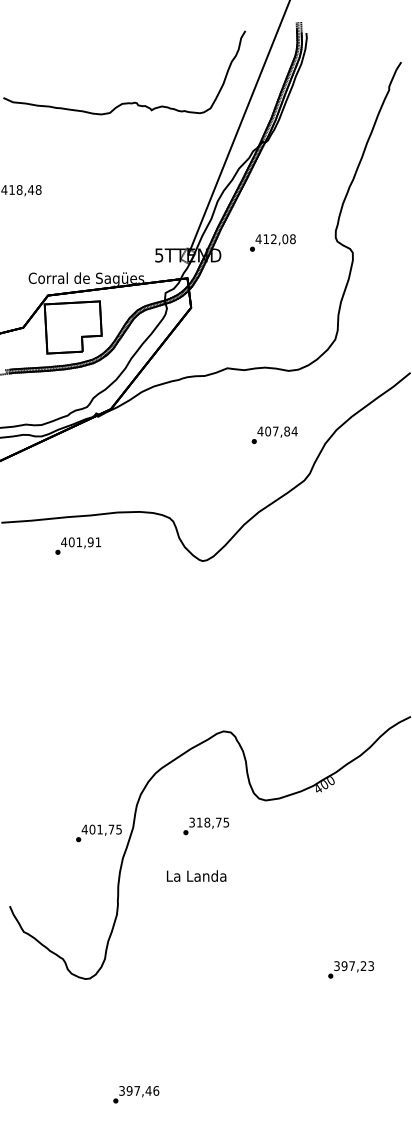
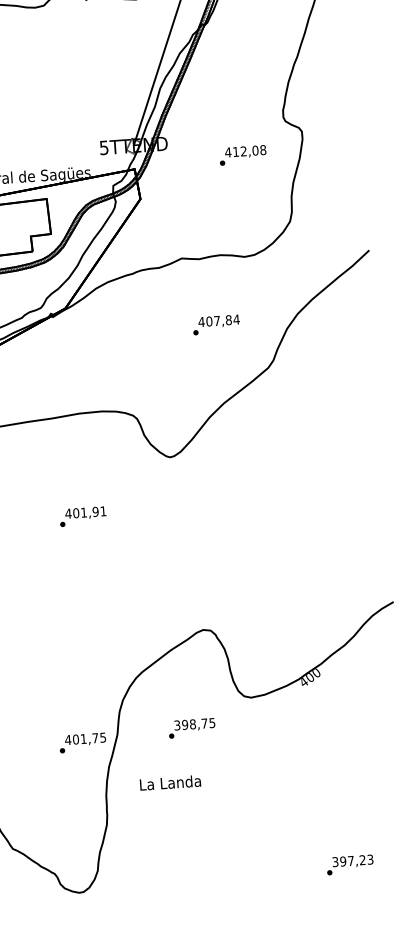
text: (272, 242) -> (242, 154), moved
text: (274, 435) -> (216, 325), moved
text: (78, 545) -> (83, 516), moved
text: (199, 822) -> (184, 724), 318,75 -> 398,75
text: (196, 875) -> (170, 782), moved

